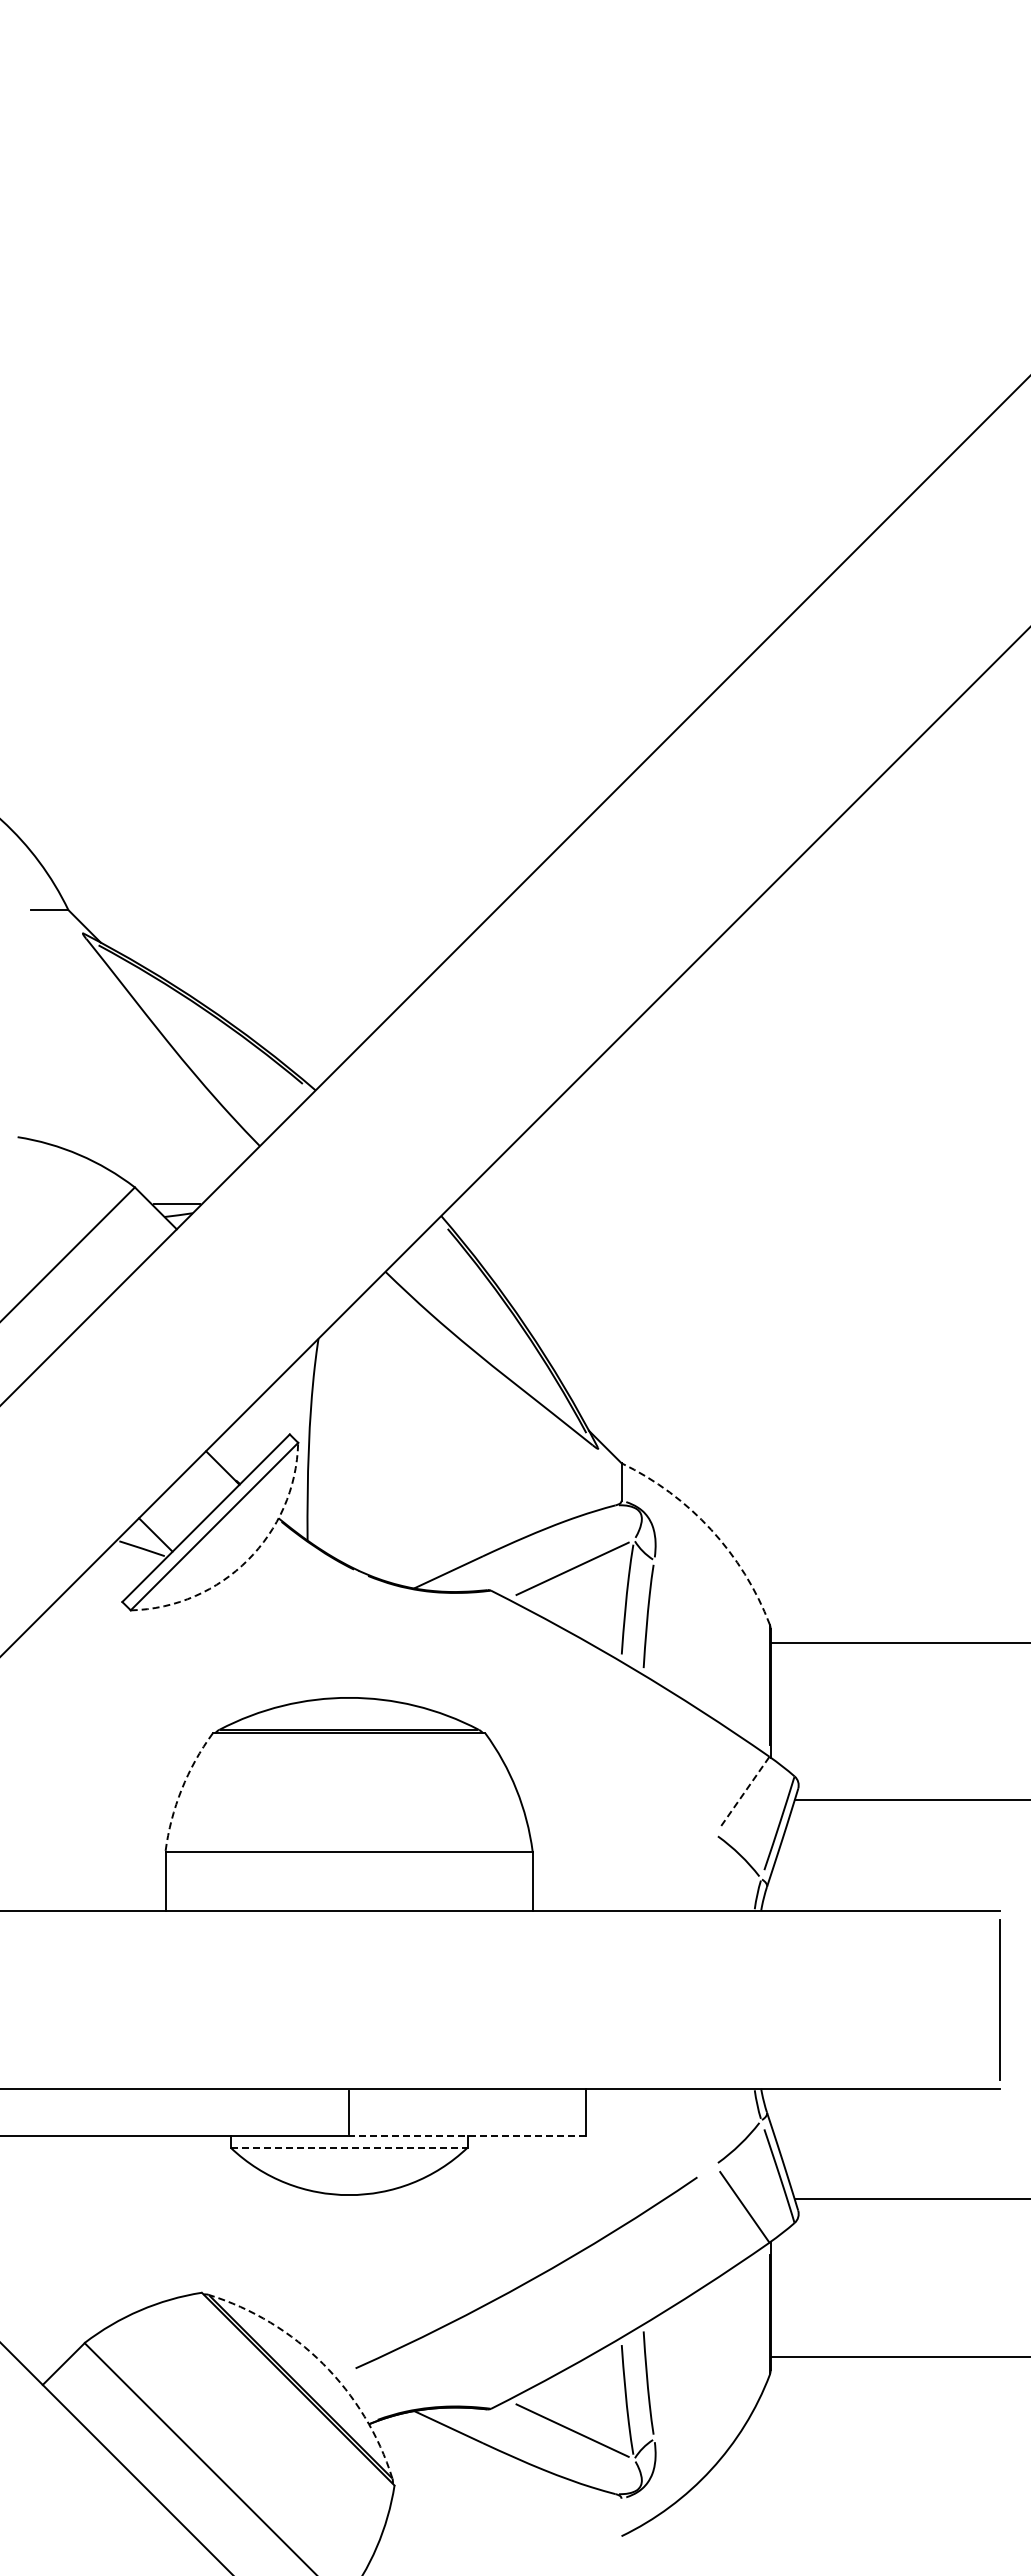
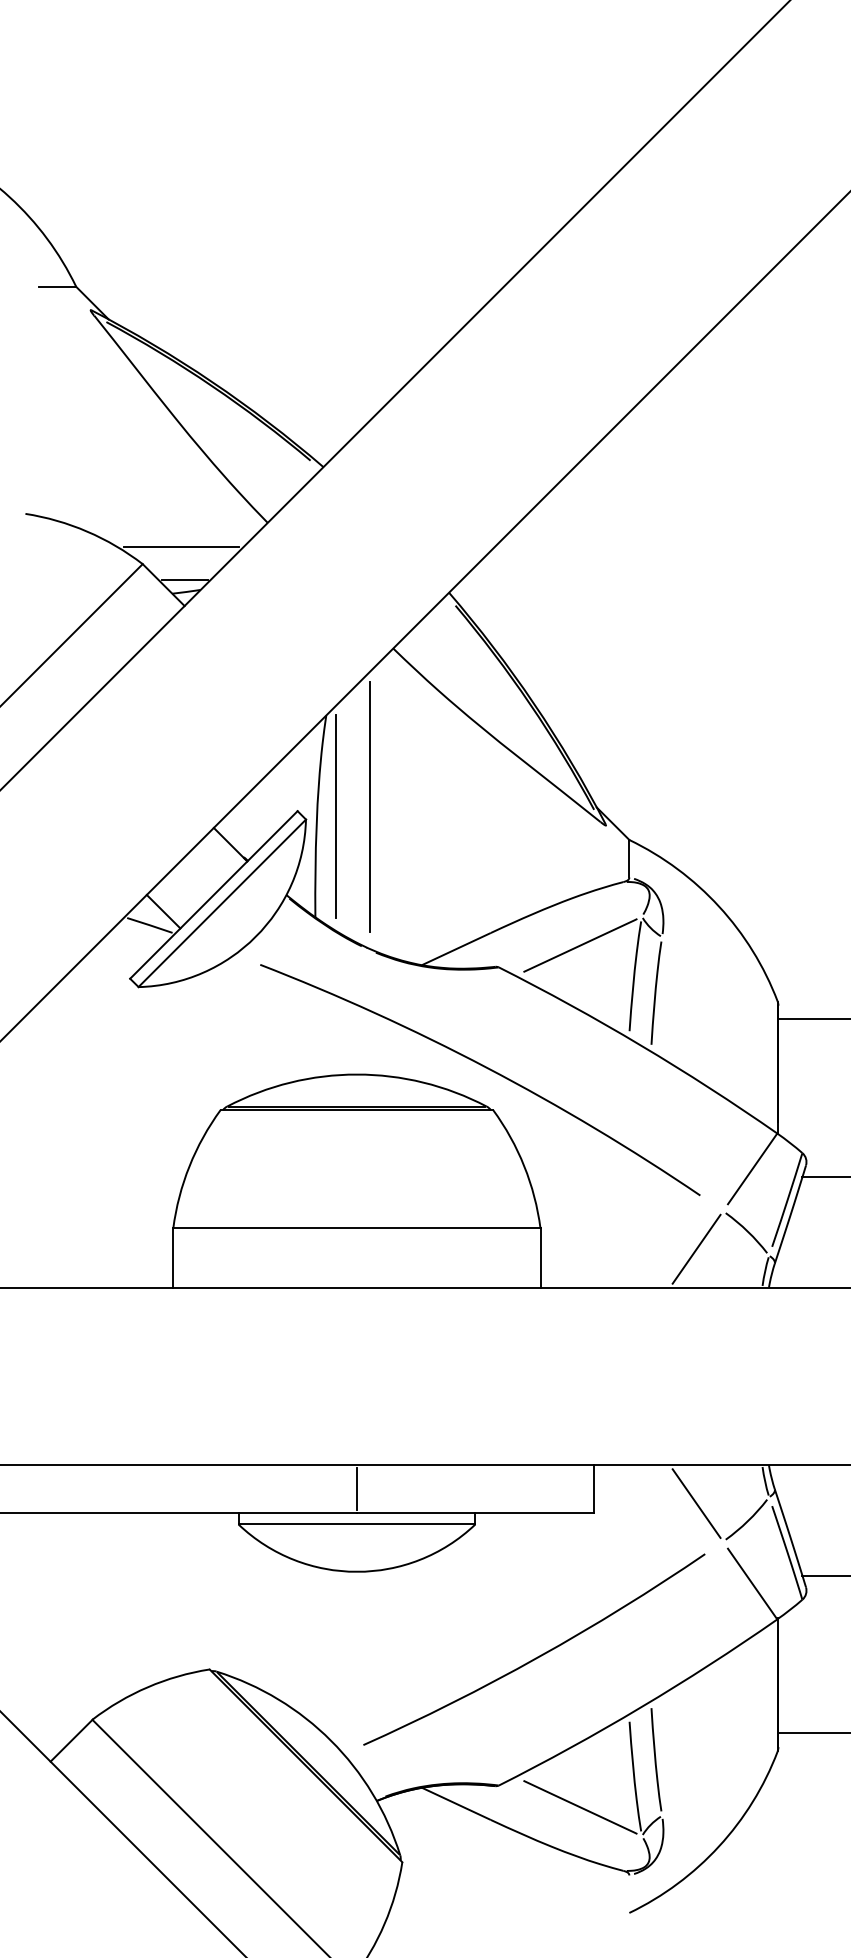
line: (173, 1170) -> (181, 547), added
line: (361, 1429) -> (369, 806), added
line: (328, 1439) -> (336, 816), added
arc: (711, 1529) -> (719, 906), dashed -> solid
arc: (247, 1560) -> (255, 937), dashed -> solid
arc: (477, 1691) -> (485, 1068), added
arc: (181, 1789) -> (189, 1166), dashed -> solid
line: (744, 1792) -> (752, 1169), dashed -> solid
line: (688, 1872) -> (696, 1249), added
line: (688, 2126) -> (696, 1503), added
line: (467, 2135) -> (475, 1512), dashed -> solid
line: (349, 2147) -> (357, 1524), dashed -> solid
arc: (323, 2364) -> (331, 1741), dashed -> solid

